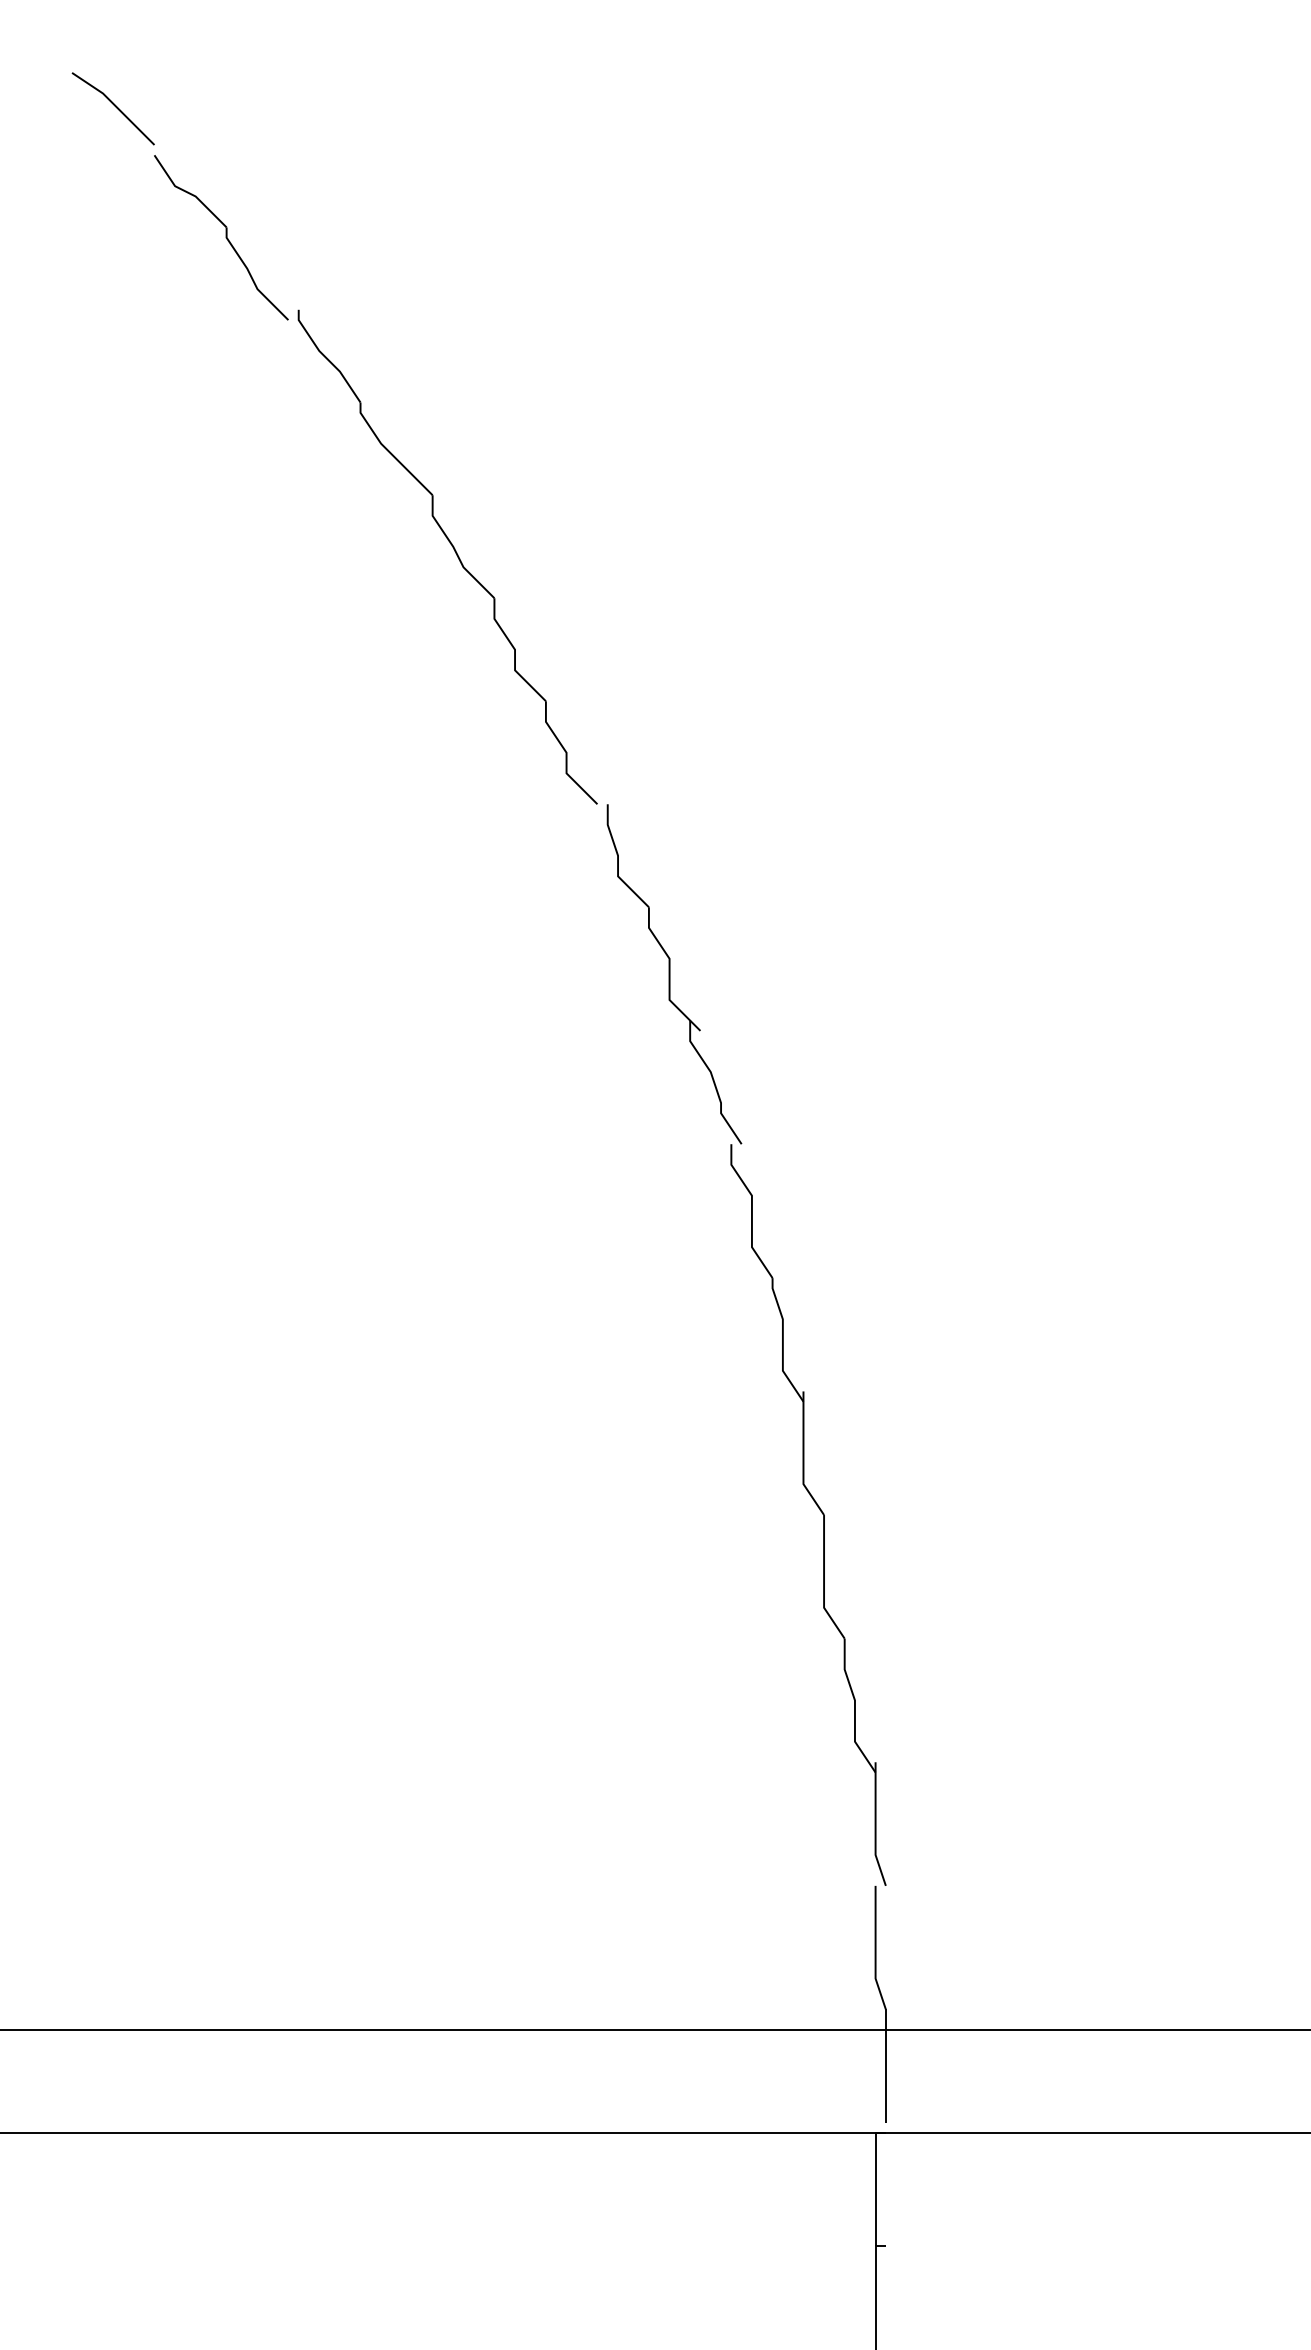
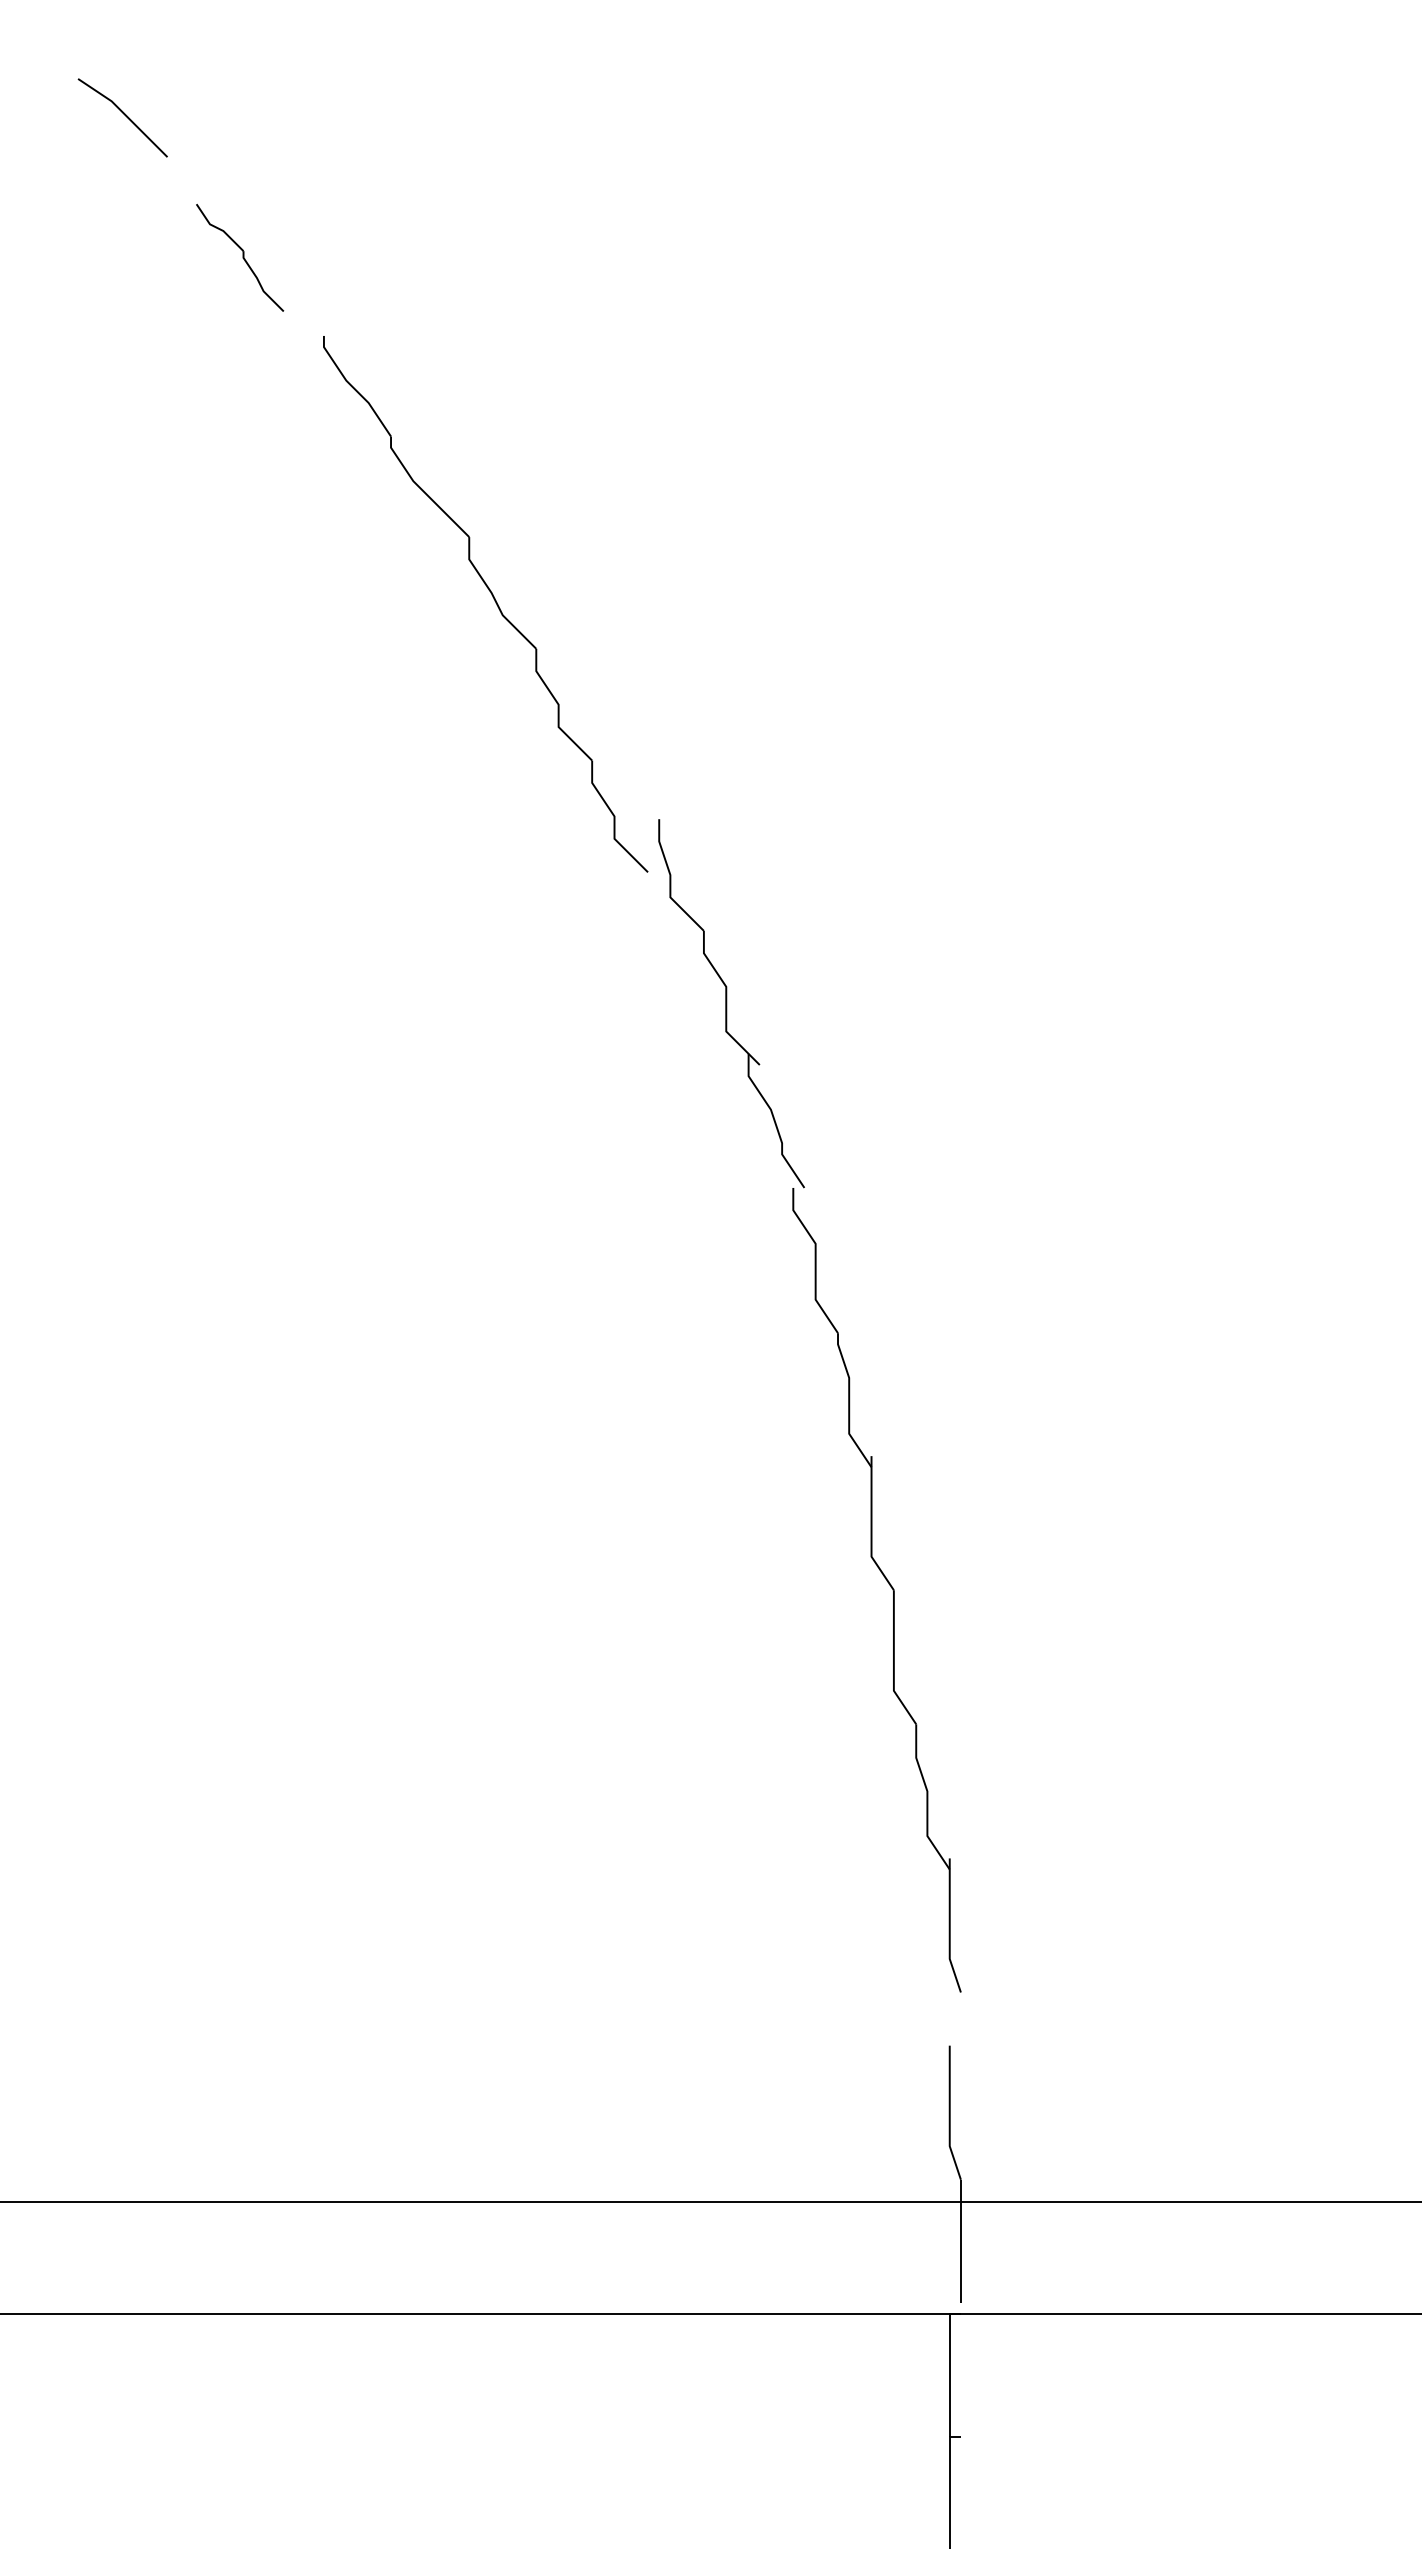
part: (221, 237) -> (240, 257), size x0.6
part: (782, 1344) -> (848, 1405), moved

